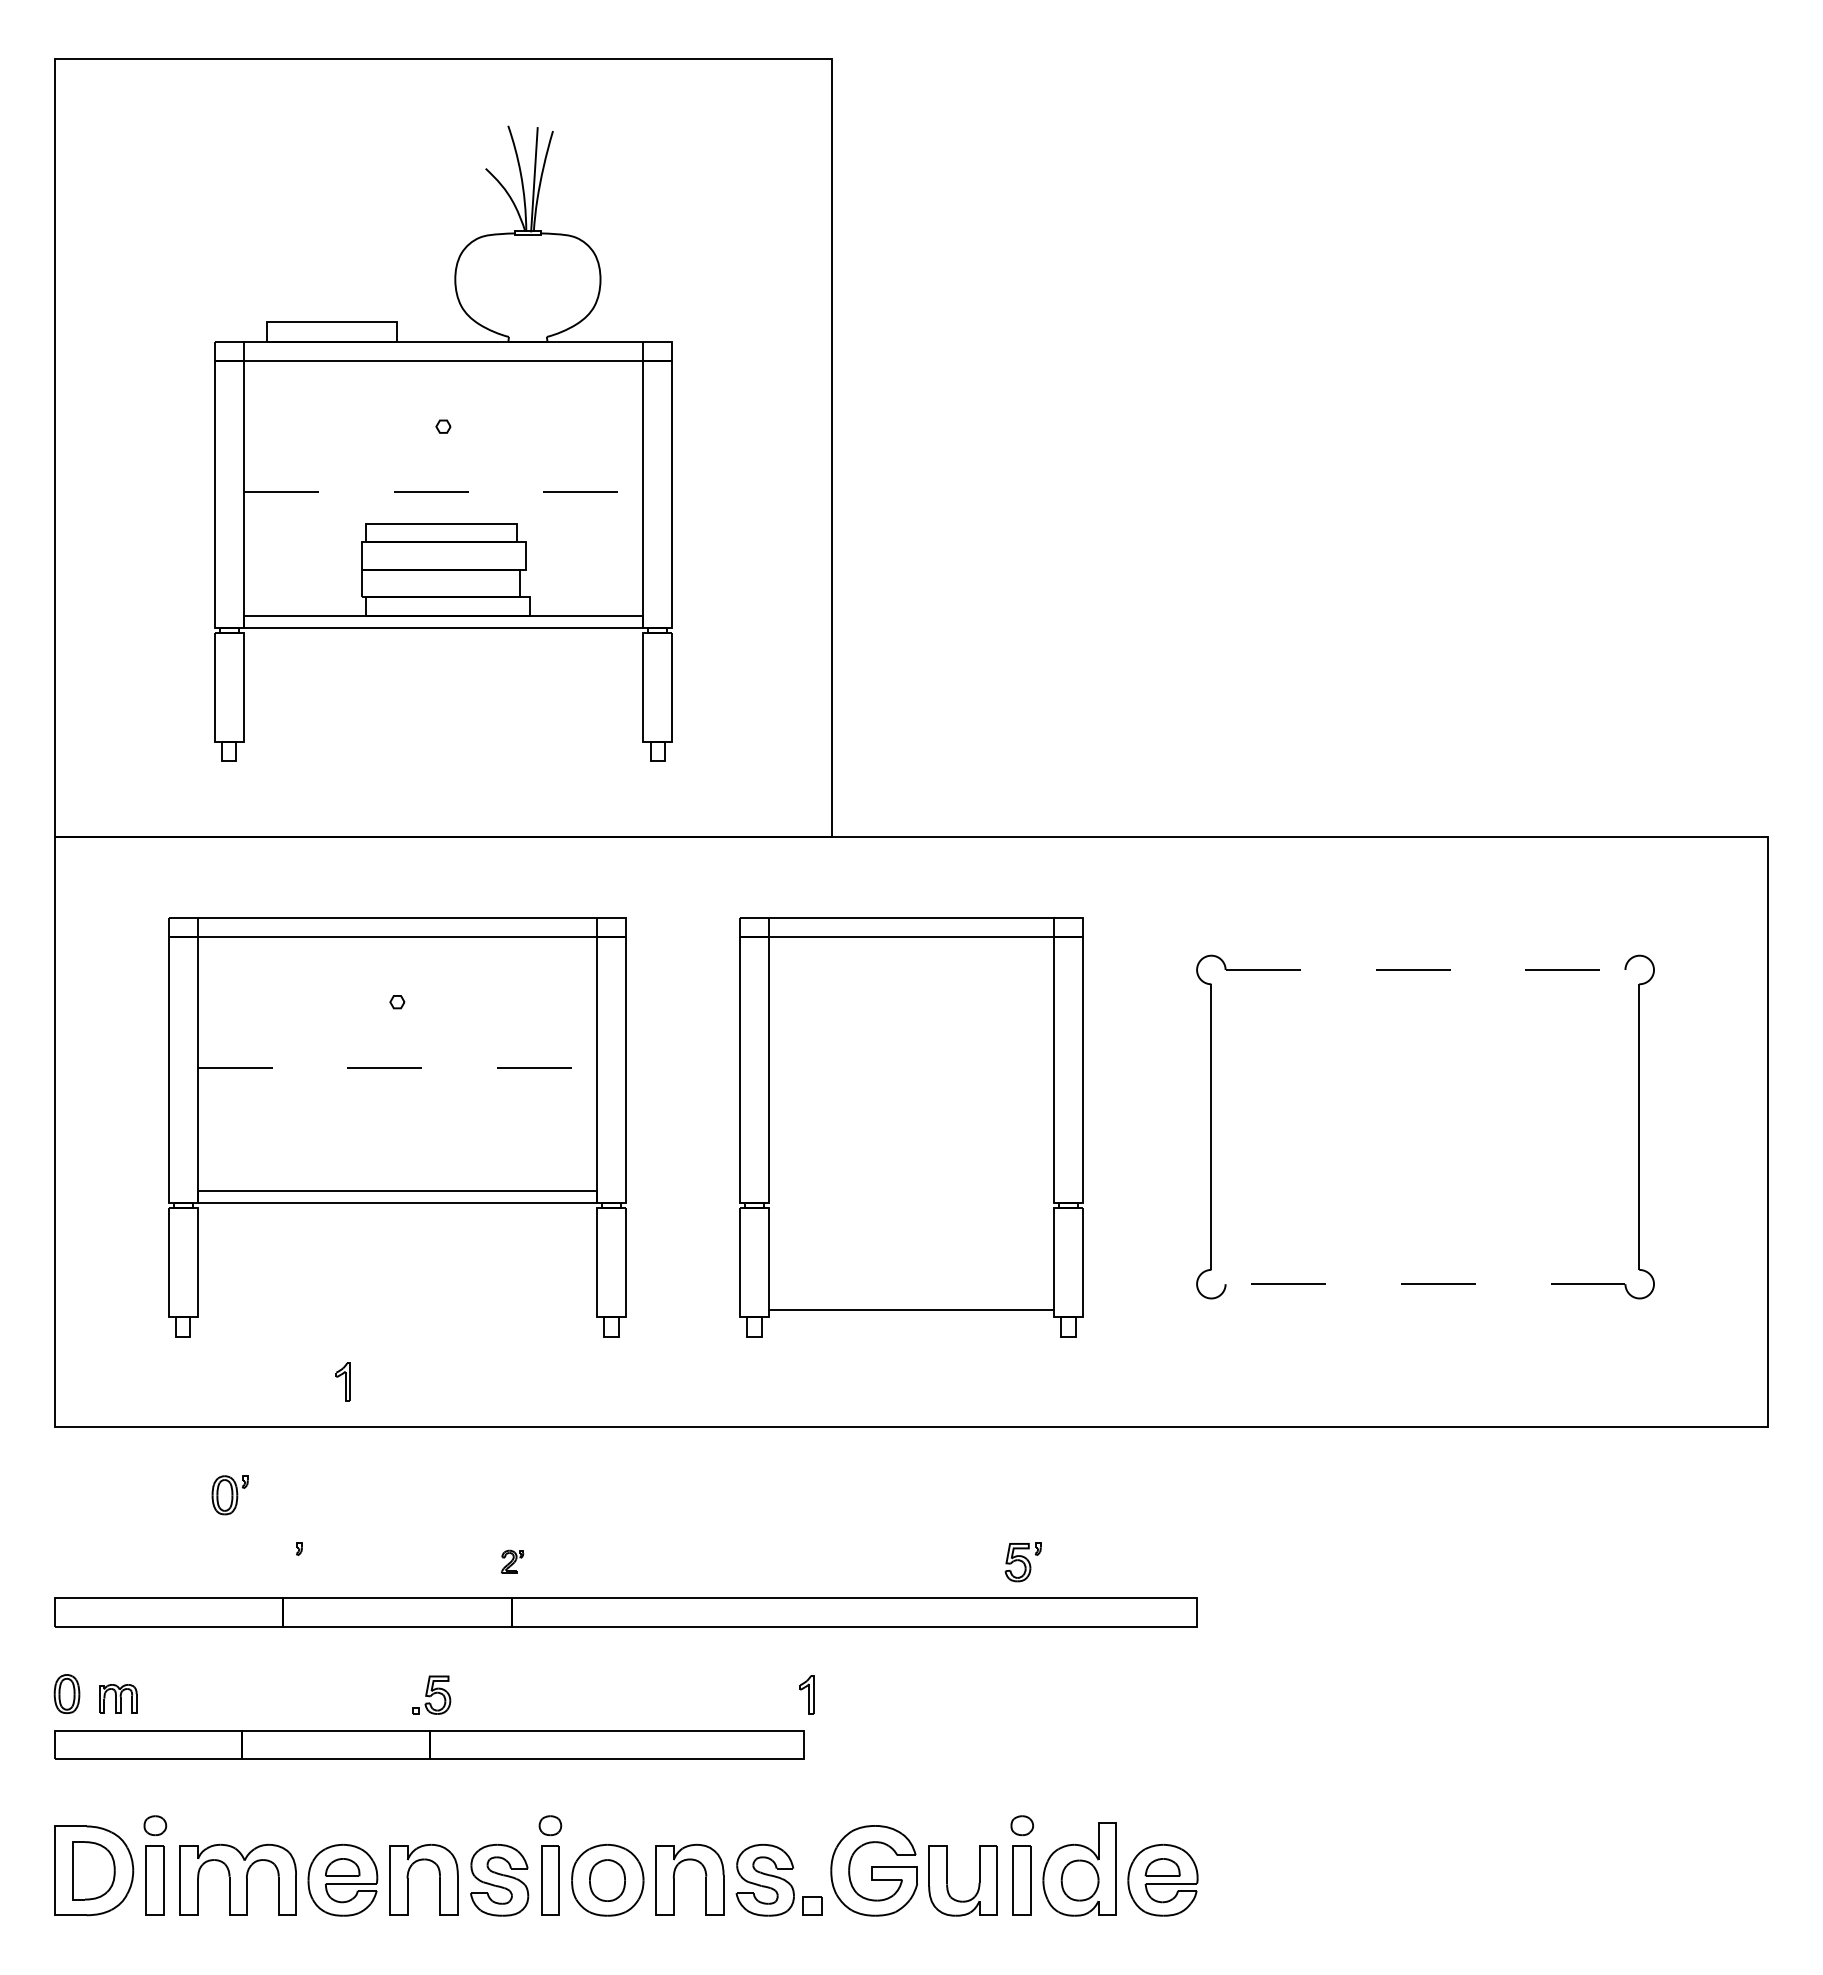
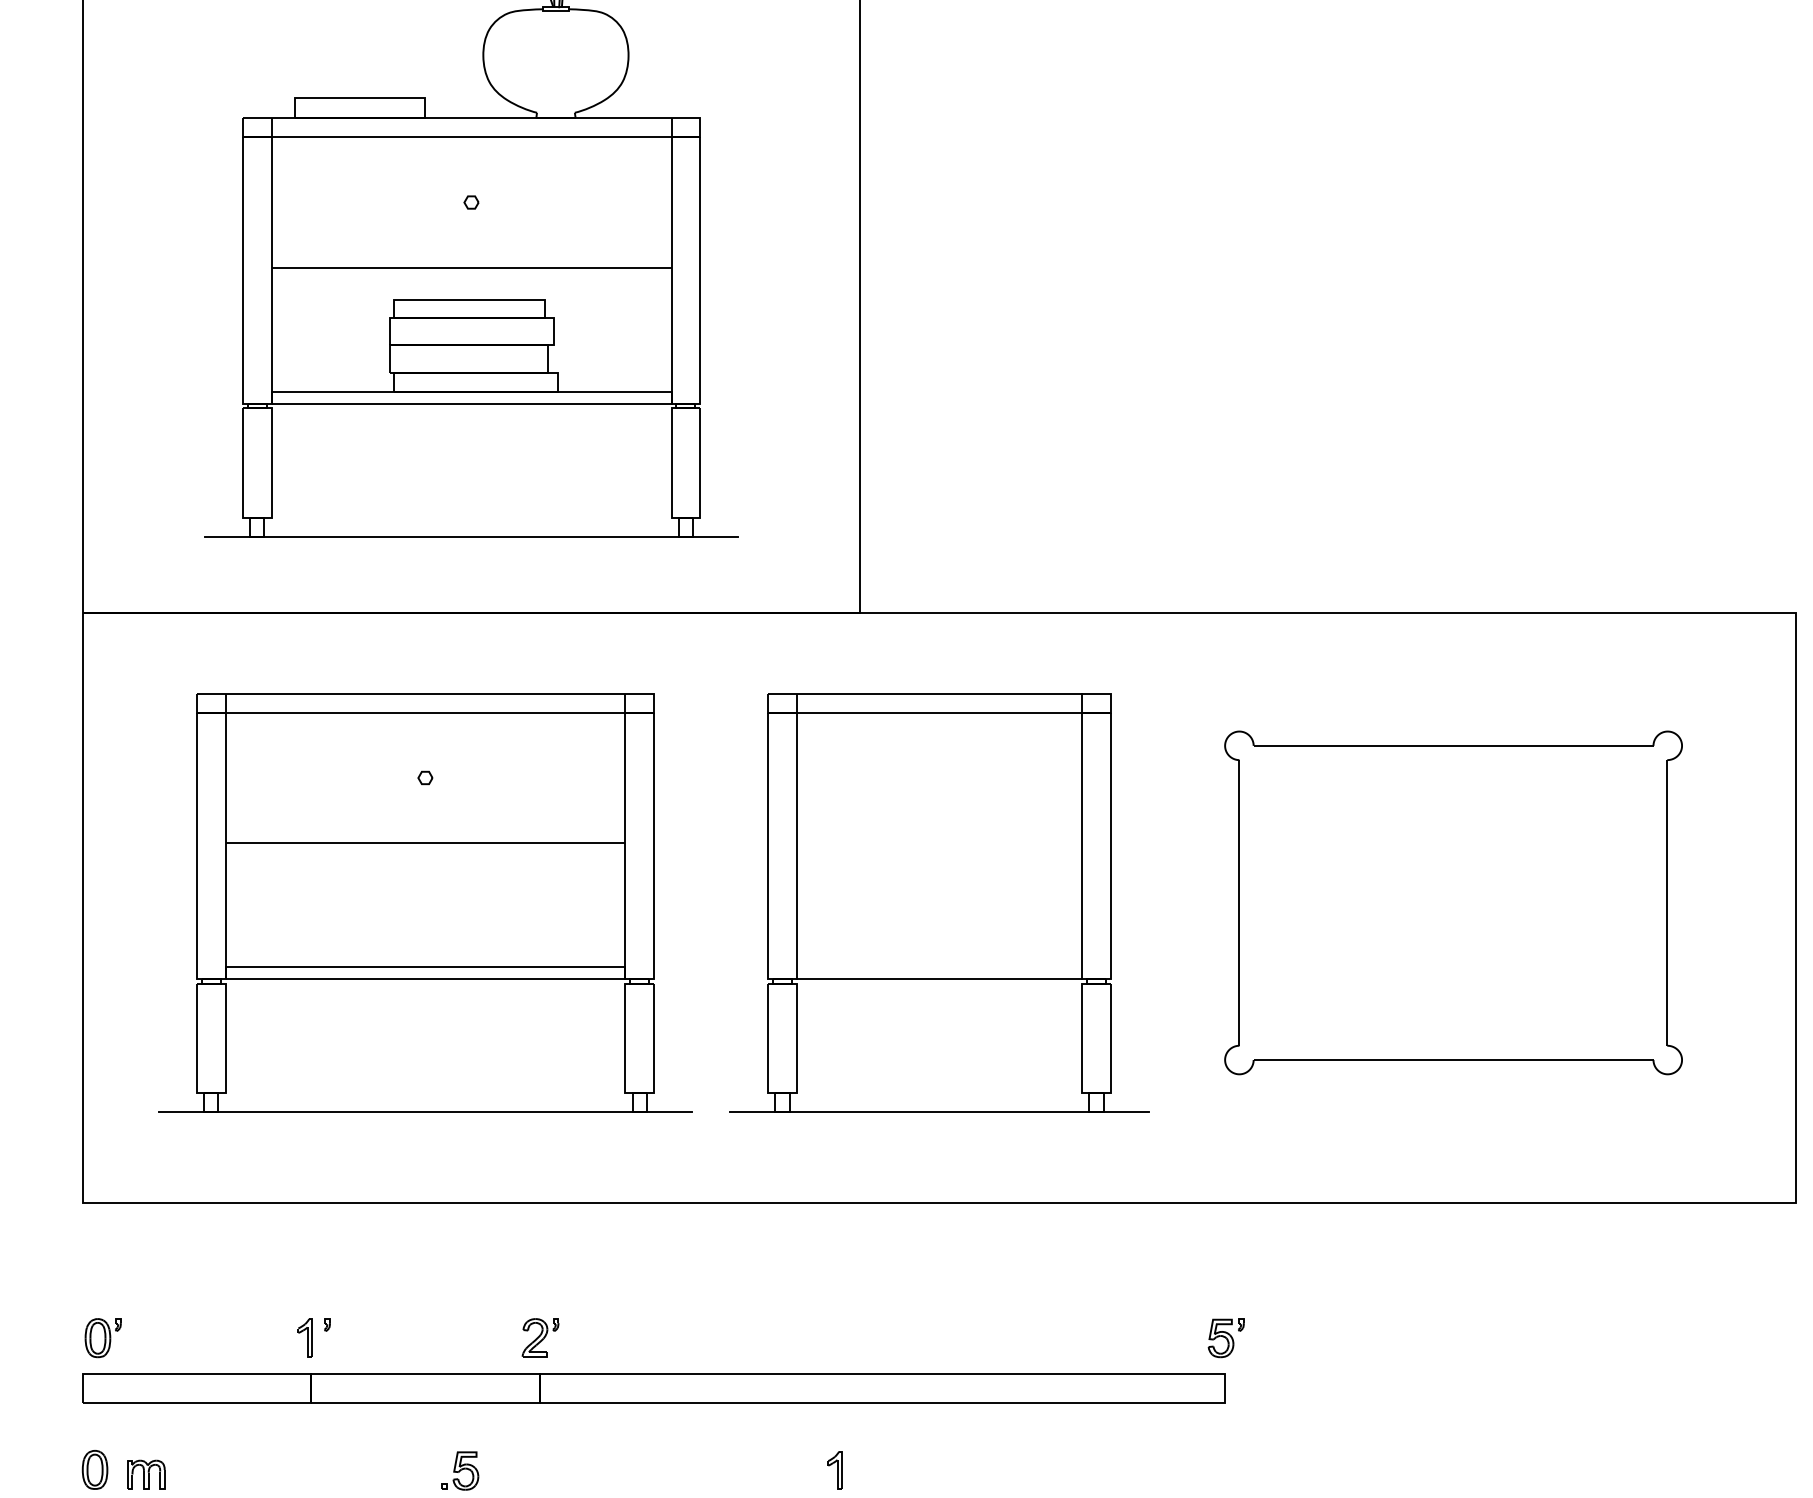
line: (443, 492) -> (471, 268), dashed -> solid
line: (443, 761) -> (471, 537), added
line: (1425, 970) -> (1453, 746), dashed -> solid
line: (397, 1067) -> (425, 843), dashed -> solid
line: (1425, 1284) -> (1453, 1060), dashed -> solid
line: (911, 1310) -> (939, 979), moved
line: (396, 1336) -> (424, 1112), added
line: (911, 1336) -> (939, 1112), added
part: (342, 1381) -> (304, 1337), moved
part: (229, 1495) -> (102, 1338), moved
part: (512, 1561) -> (540, 1337), size x1.67
part: (1022, 1562) -> (1225, 1338), moved

